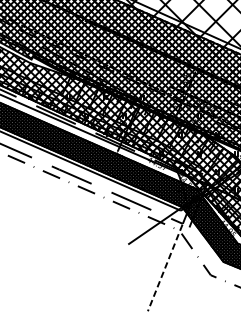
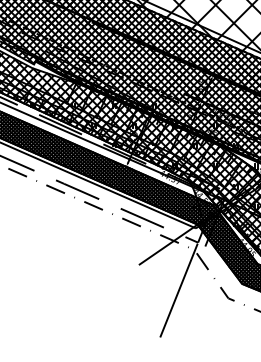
line: (164, 267) -> (178, 290), dashed -> solid

